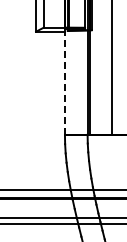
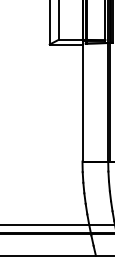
line: (64, 83) -> (81, 103), dashed -> solid

